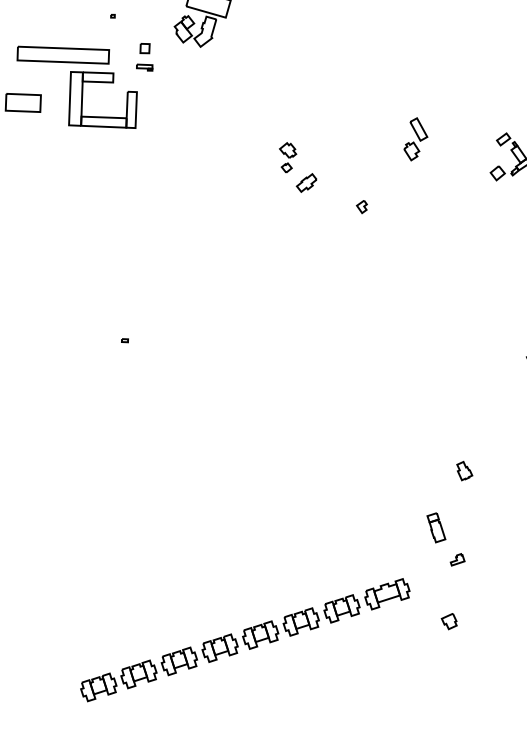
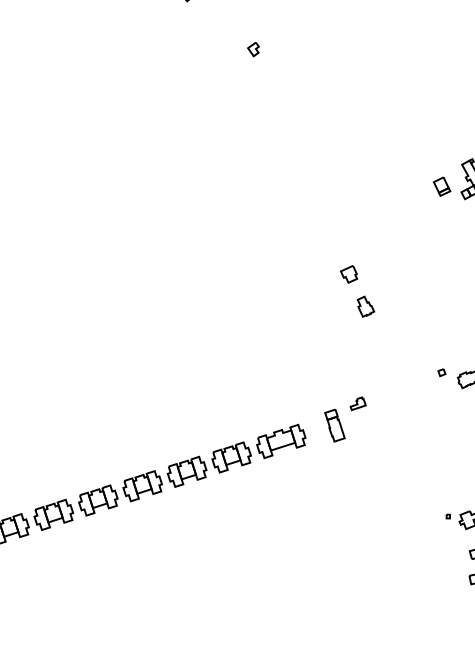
part: (361, 207) -> (252, 50), moved
part: (436, 527) -> (335, 425), moved
part: (448, 621) -> (348, 274), moved

